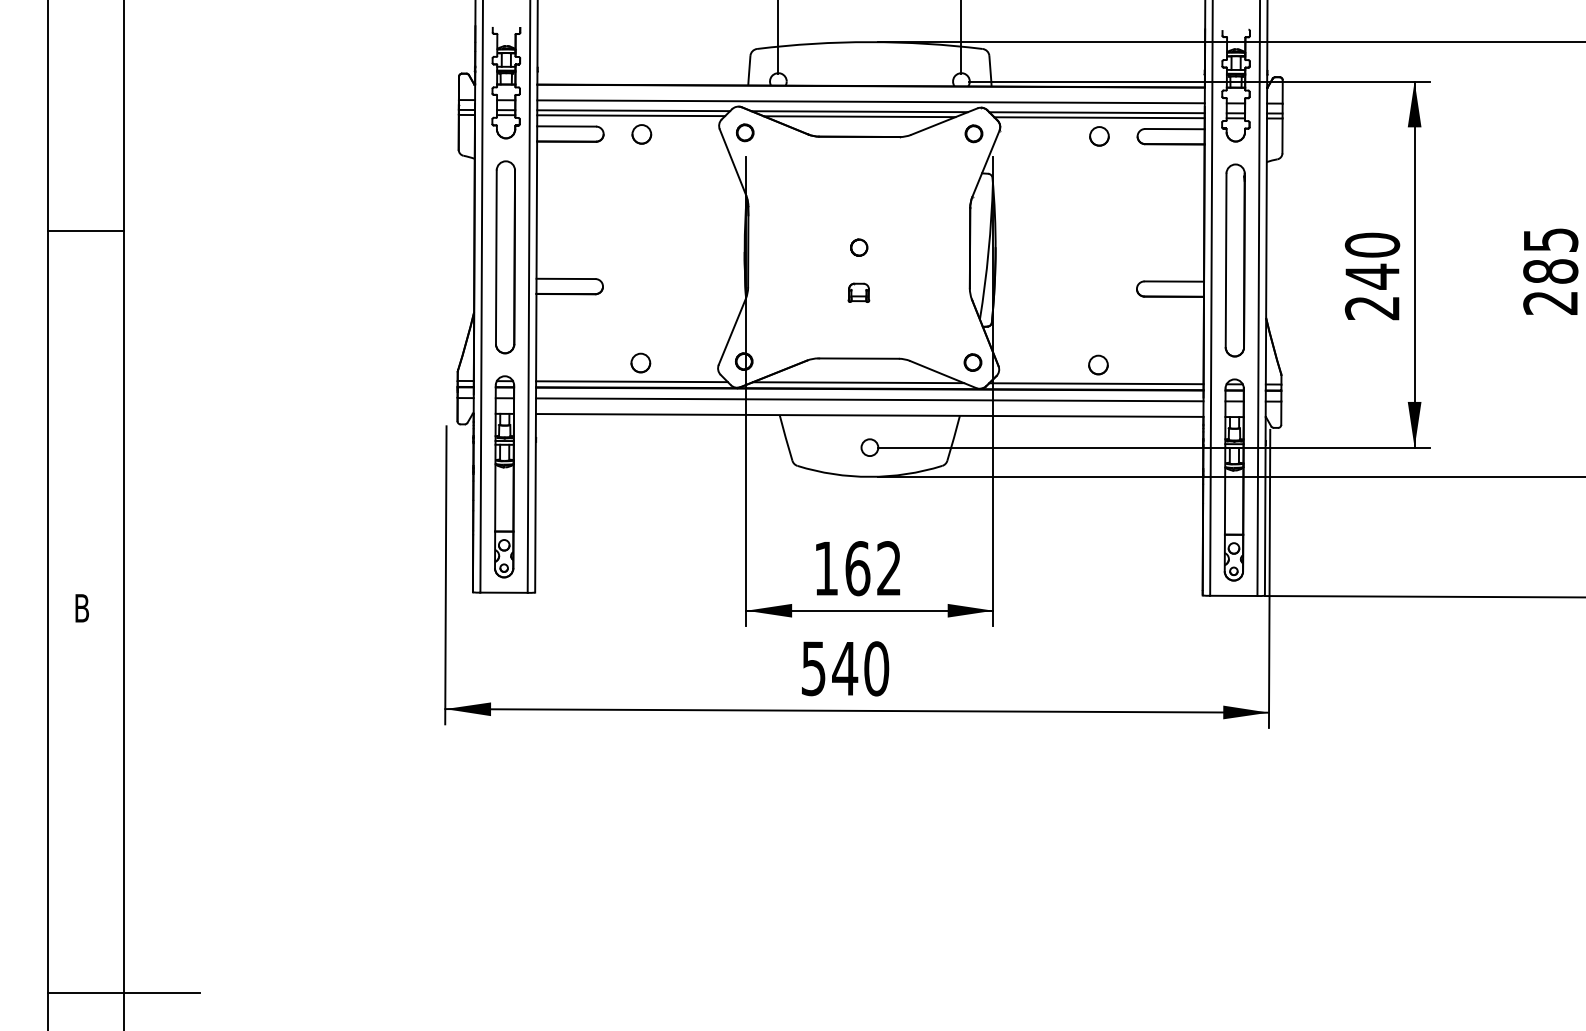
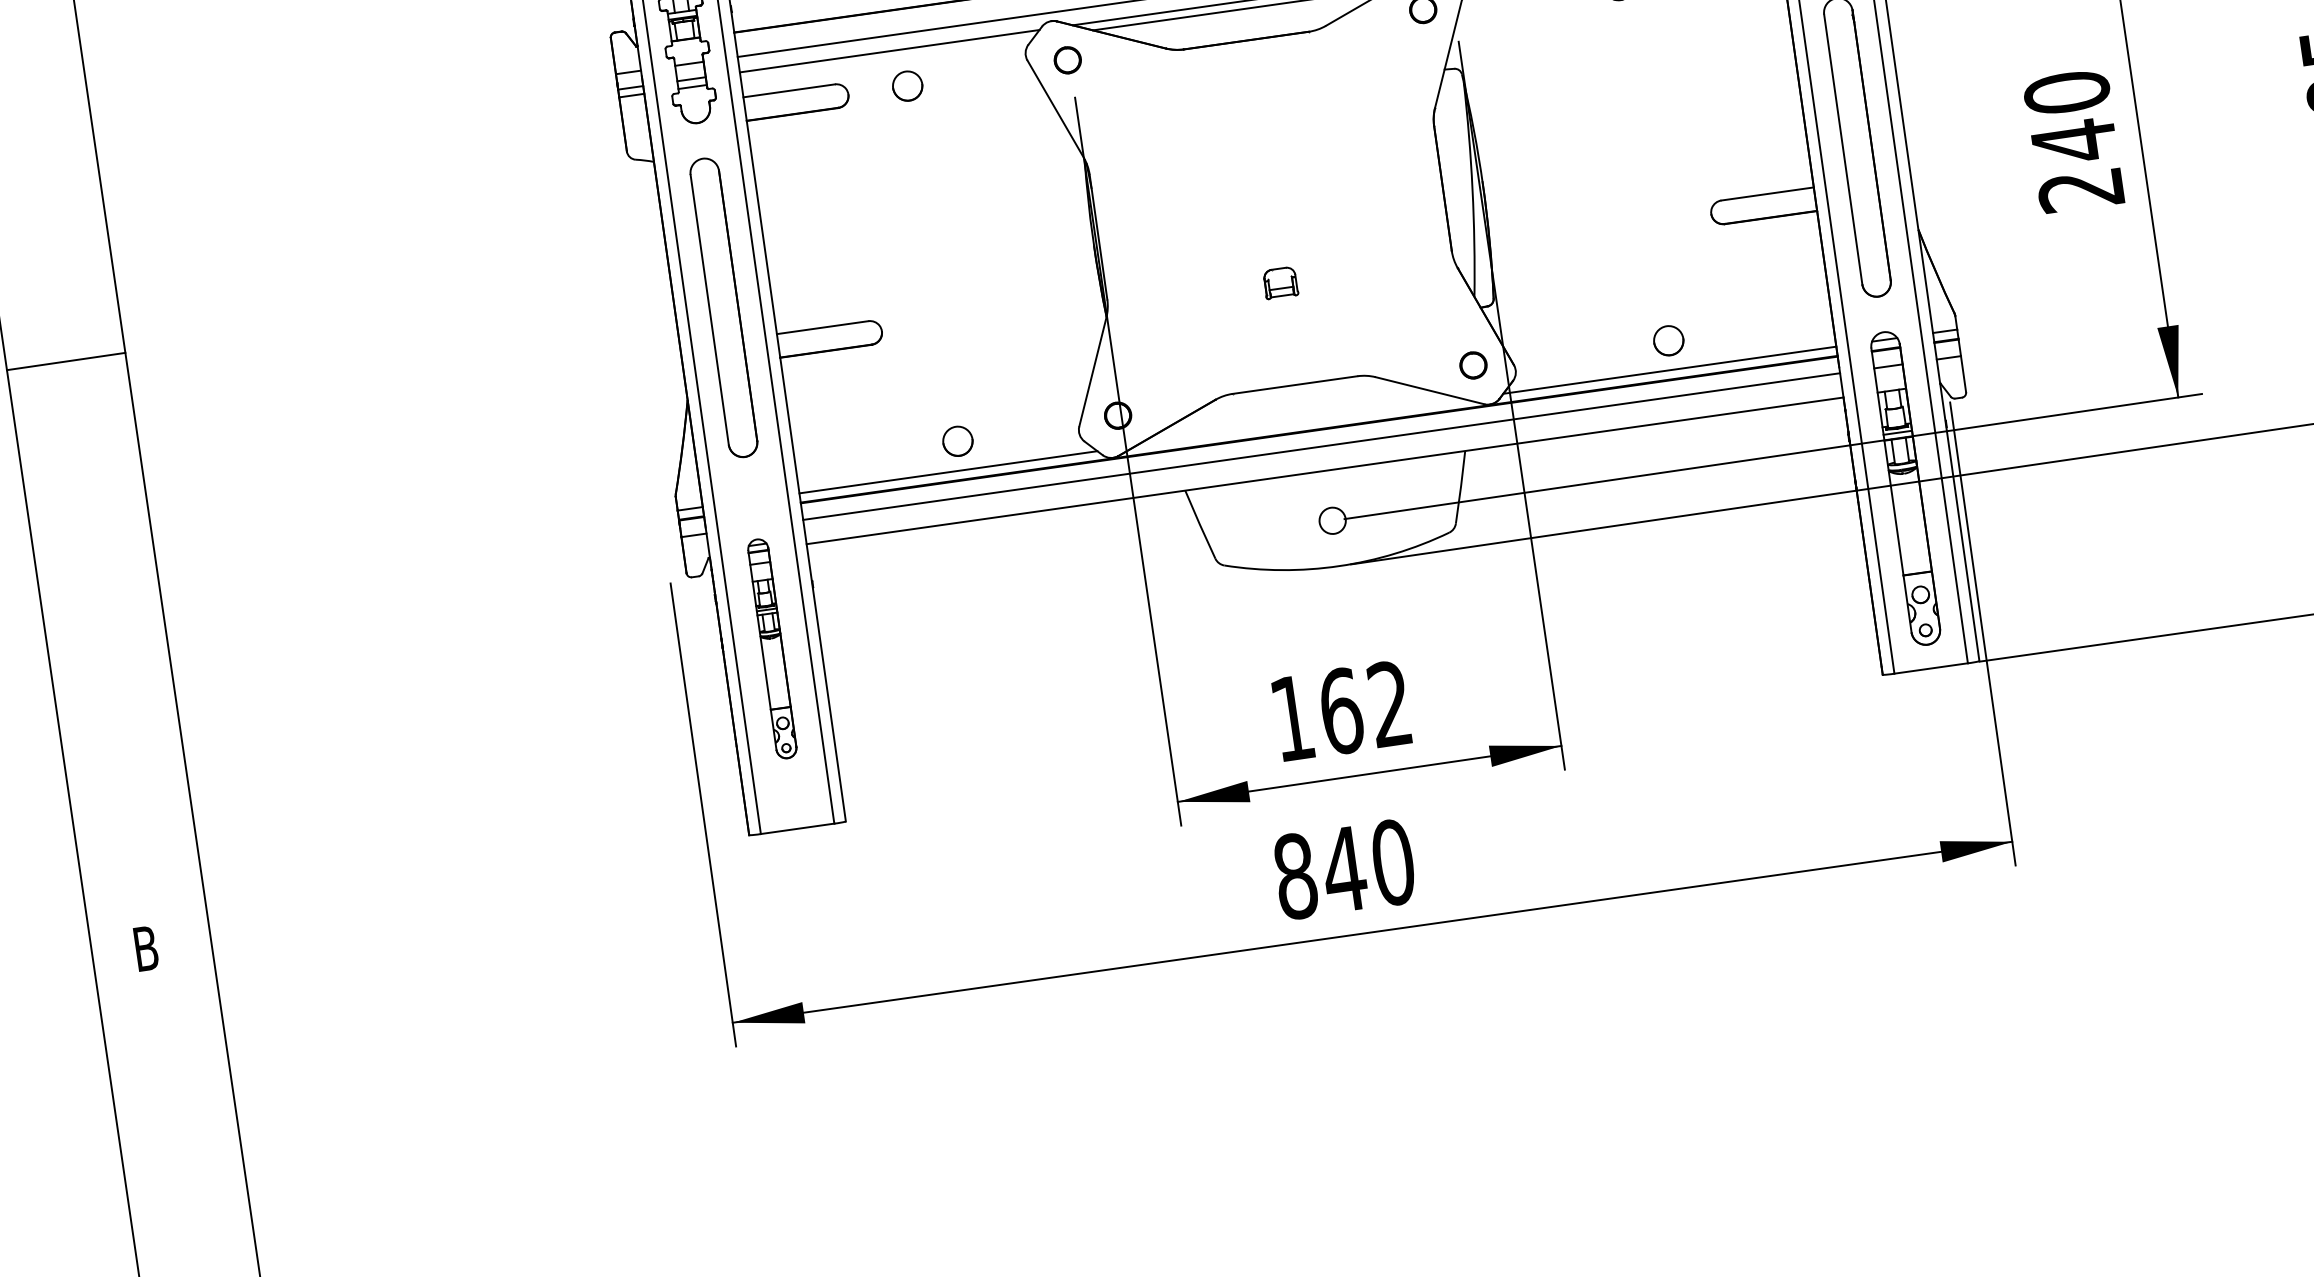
line: (631, 115) -> (887, 59), removed
circle: (859, 247) -> (1271, 212), removed
line: (858, 382) -> (1300, 422), removed
part: (504, 476) -> (771, 648), size x0.7
text: (813, 668) -> (1295, 876), 540 -> 840

